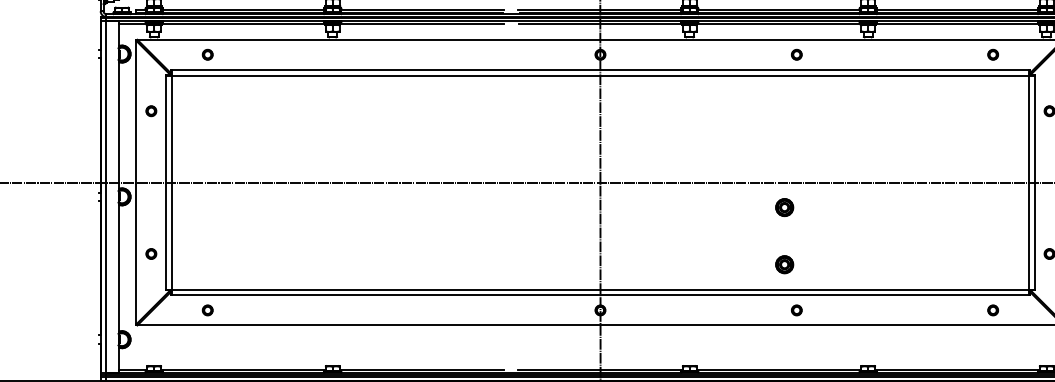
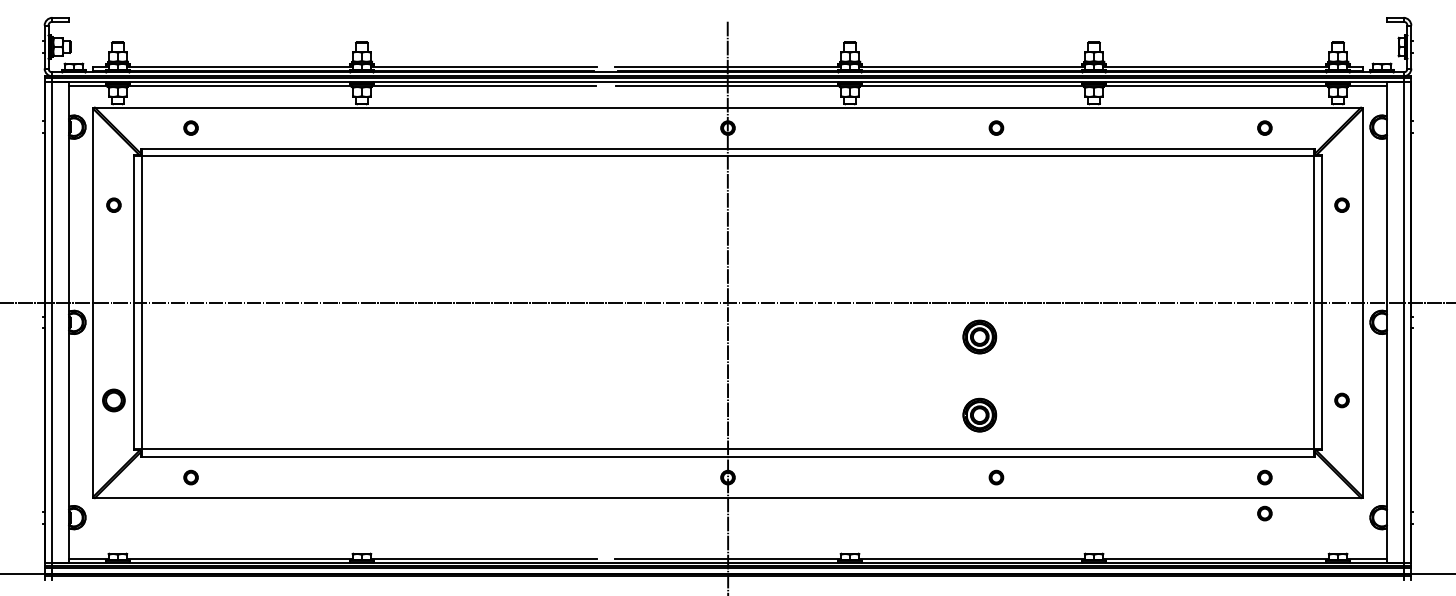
part: (784, 207) -> (979, 336), size x1.4
part: (151, 254) -> (113, 400), size x1.6
part: (784, 264) -> (979, 414), size x1.4
part: (992, 336) -> (1264, 513), added

